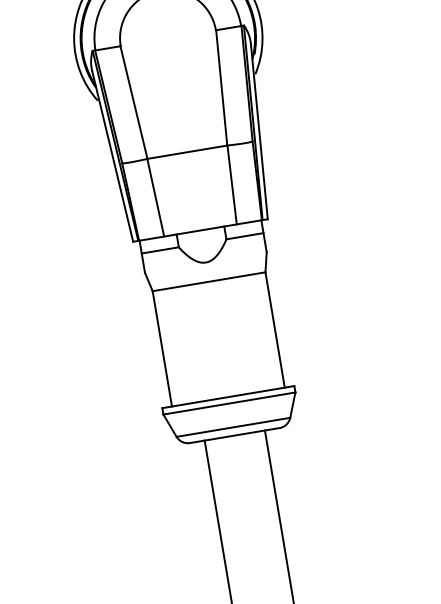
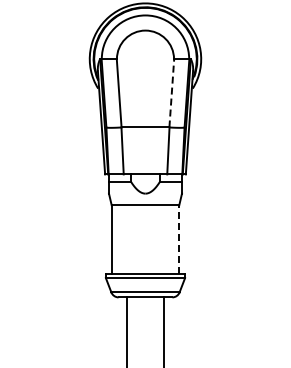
line: (220, 86) -> (171, 92), solid -> dashed
line: (275, 329) -> (179, 239), solid -> dashed

